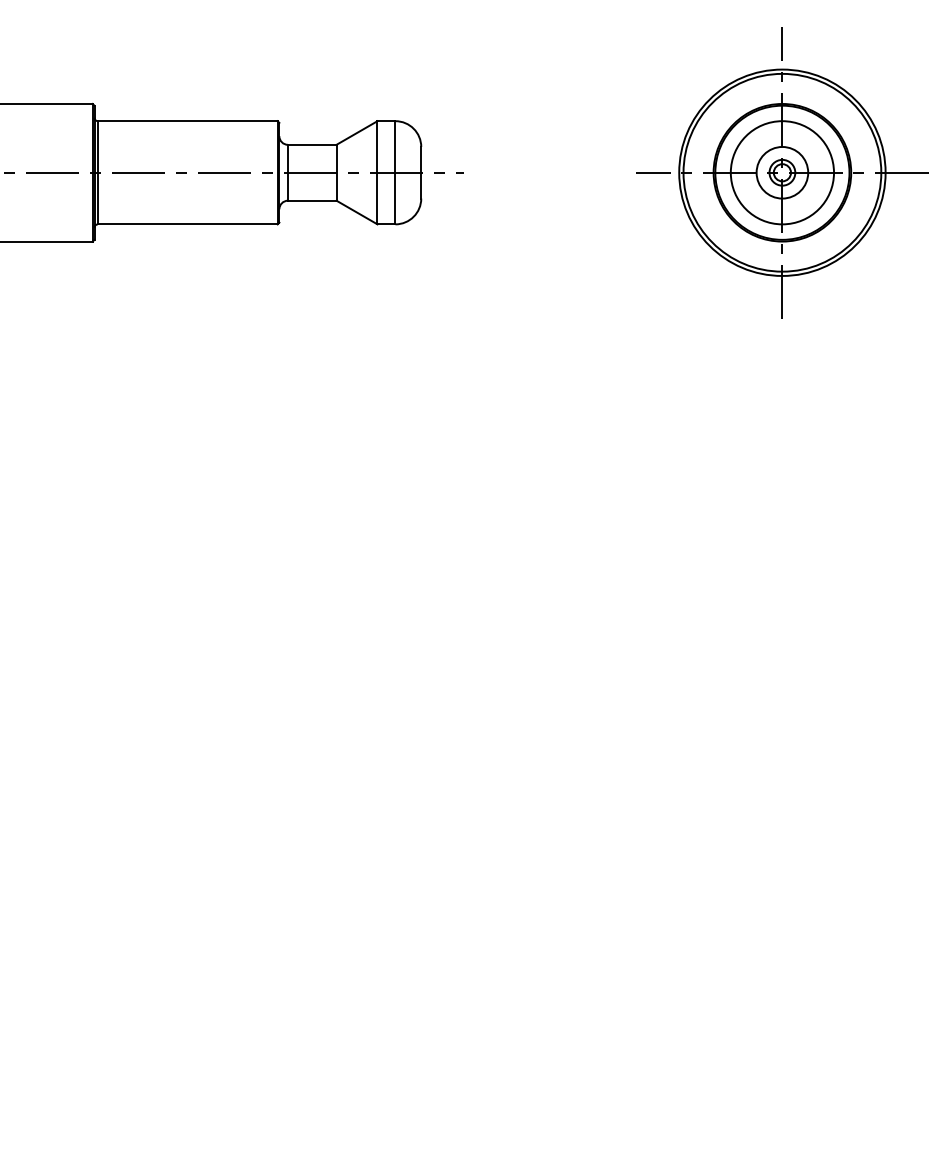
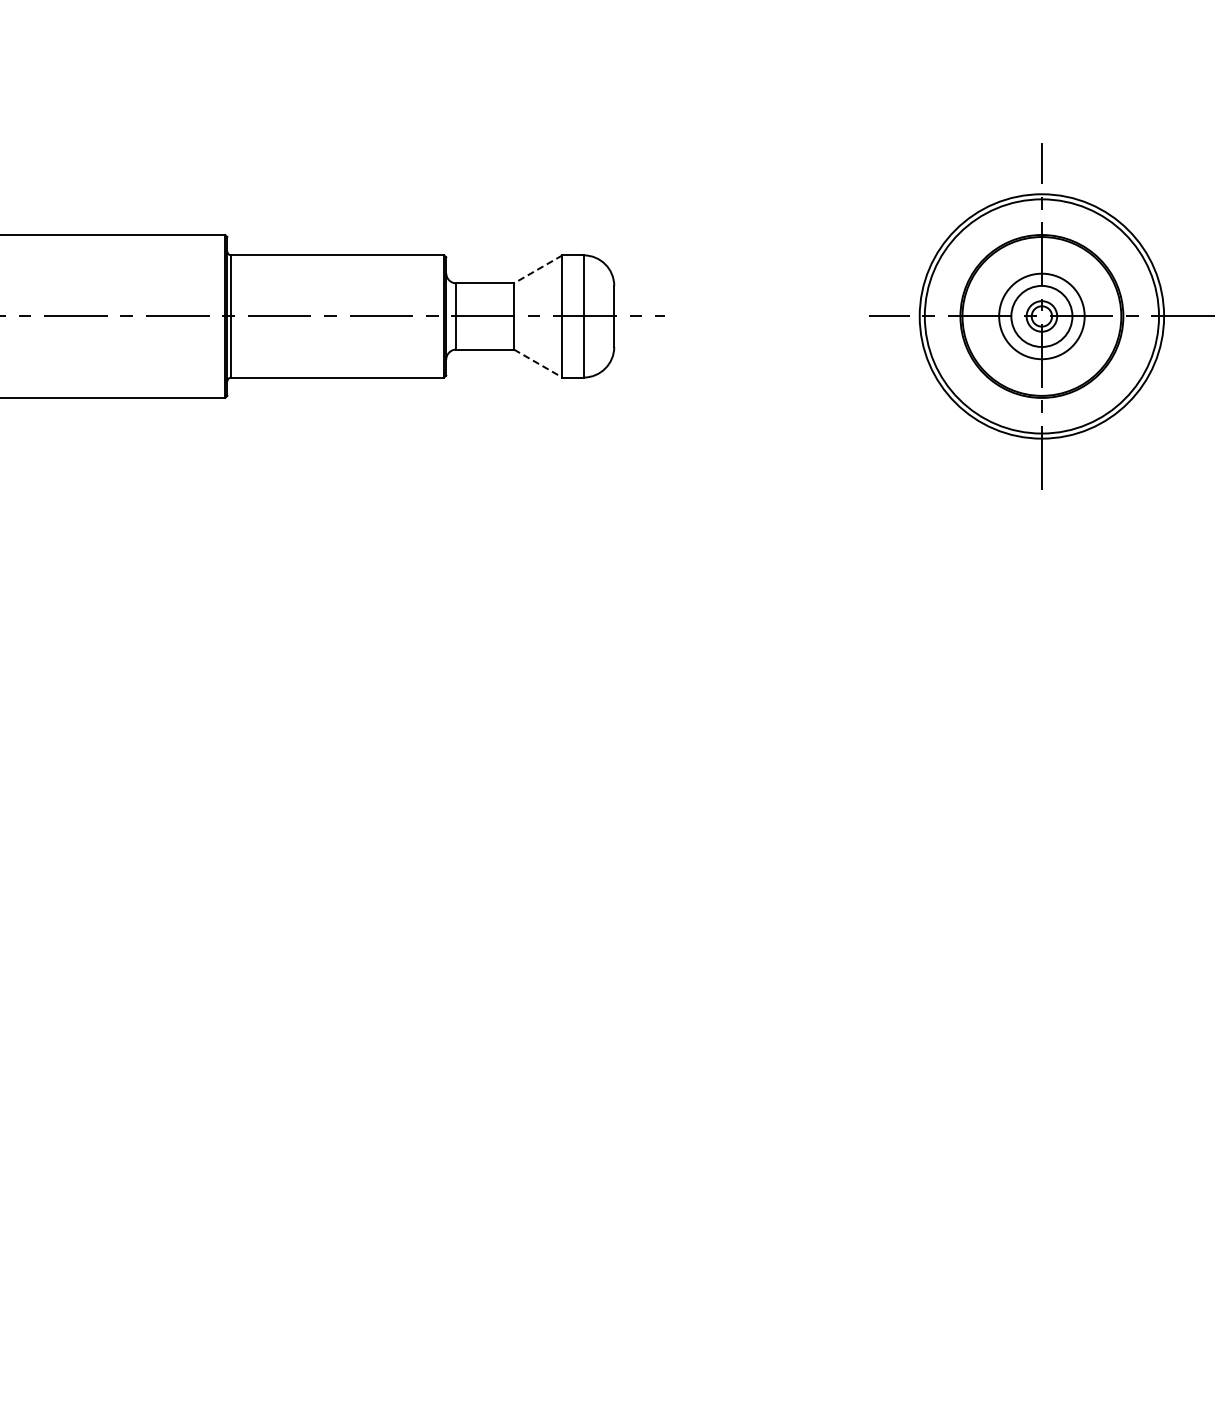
line: (357, 133) -> (538, 269), solid -> dashed
circle: (782, 172) -> (1041, 316), size x0.7
line: (357, 212) -> (538, 363), solid -> dashed

